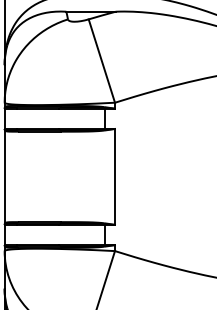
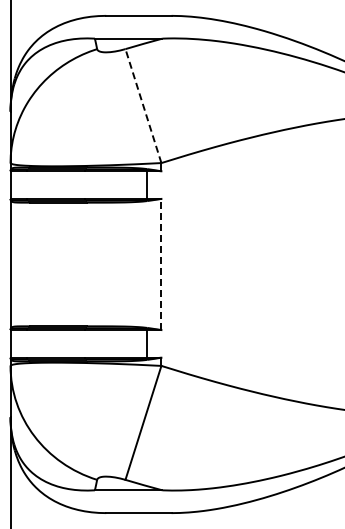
line: (101, 61) -> (143, 106), solid -> dashed
line: (115, 176) -> (161, 264), solid -> dashed

